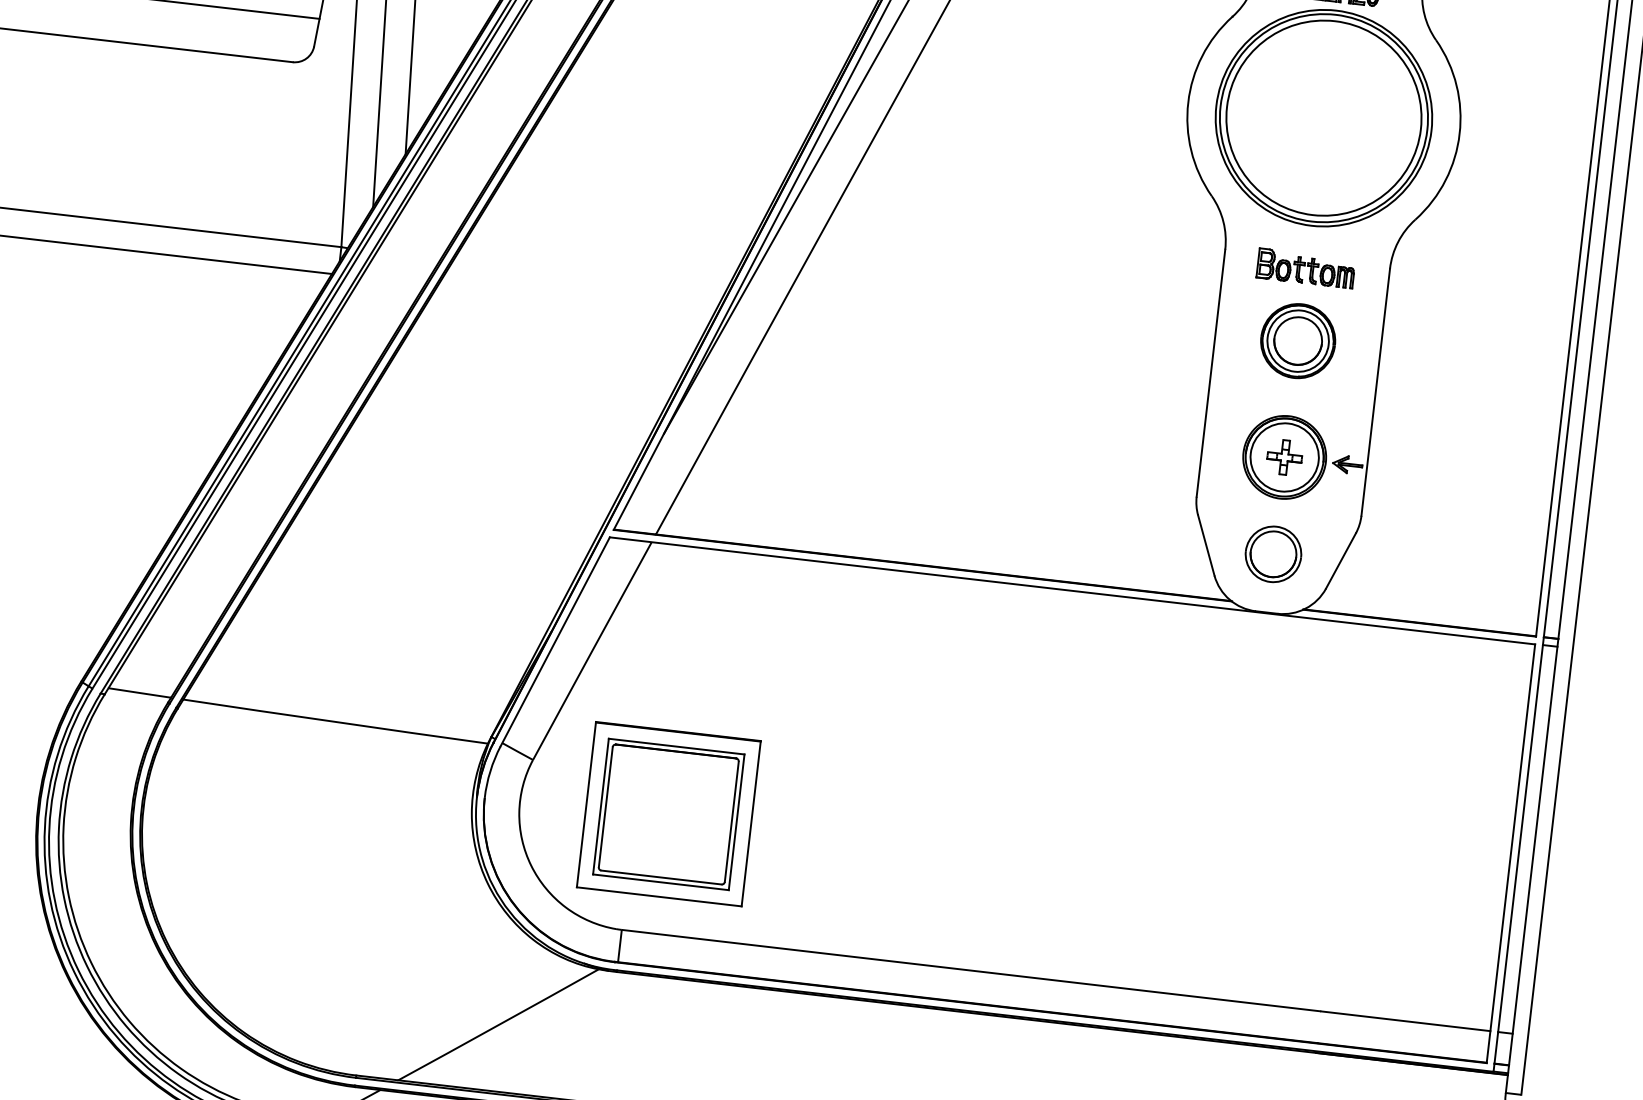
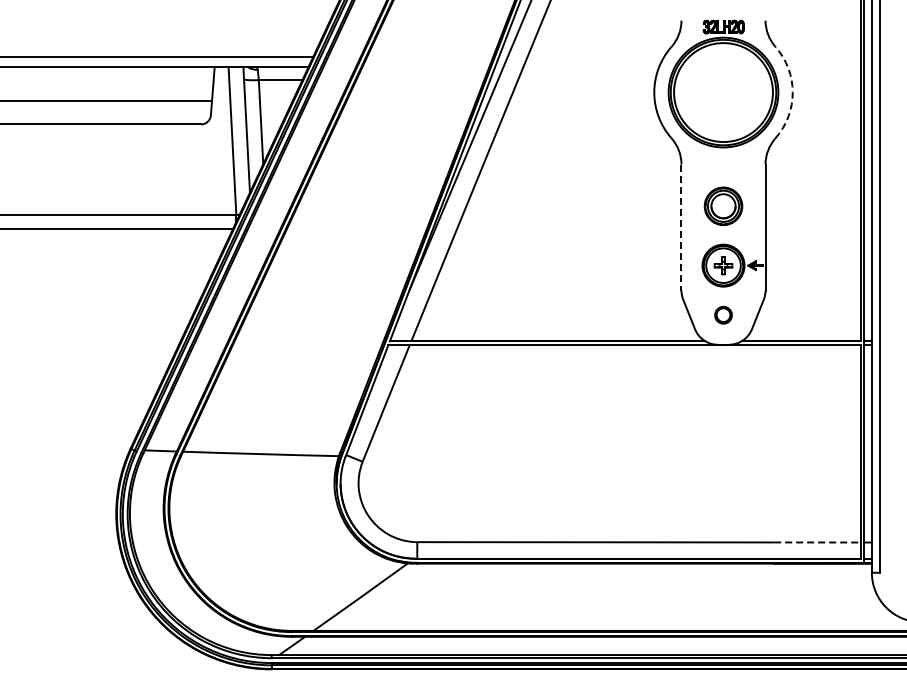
arc: (1459, 133) -> (792, 92), solid -> dashed
part: (1306, 267) -> (723, 168), removed
line: (1210, 375) -> (681, 228), solid -> dashed
part: (1273, 555) -> (723, 315), size x0.6
part: (667, 812) -> (433, 480), removed
line: (1406, 1021) -> (817, 542), solid -> dashed

